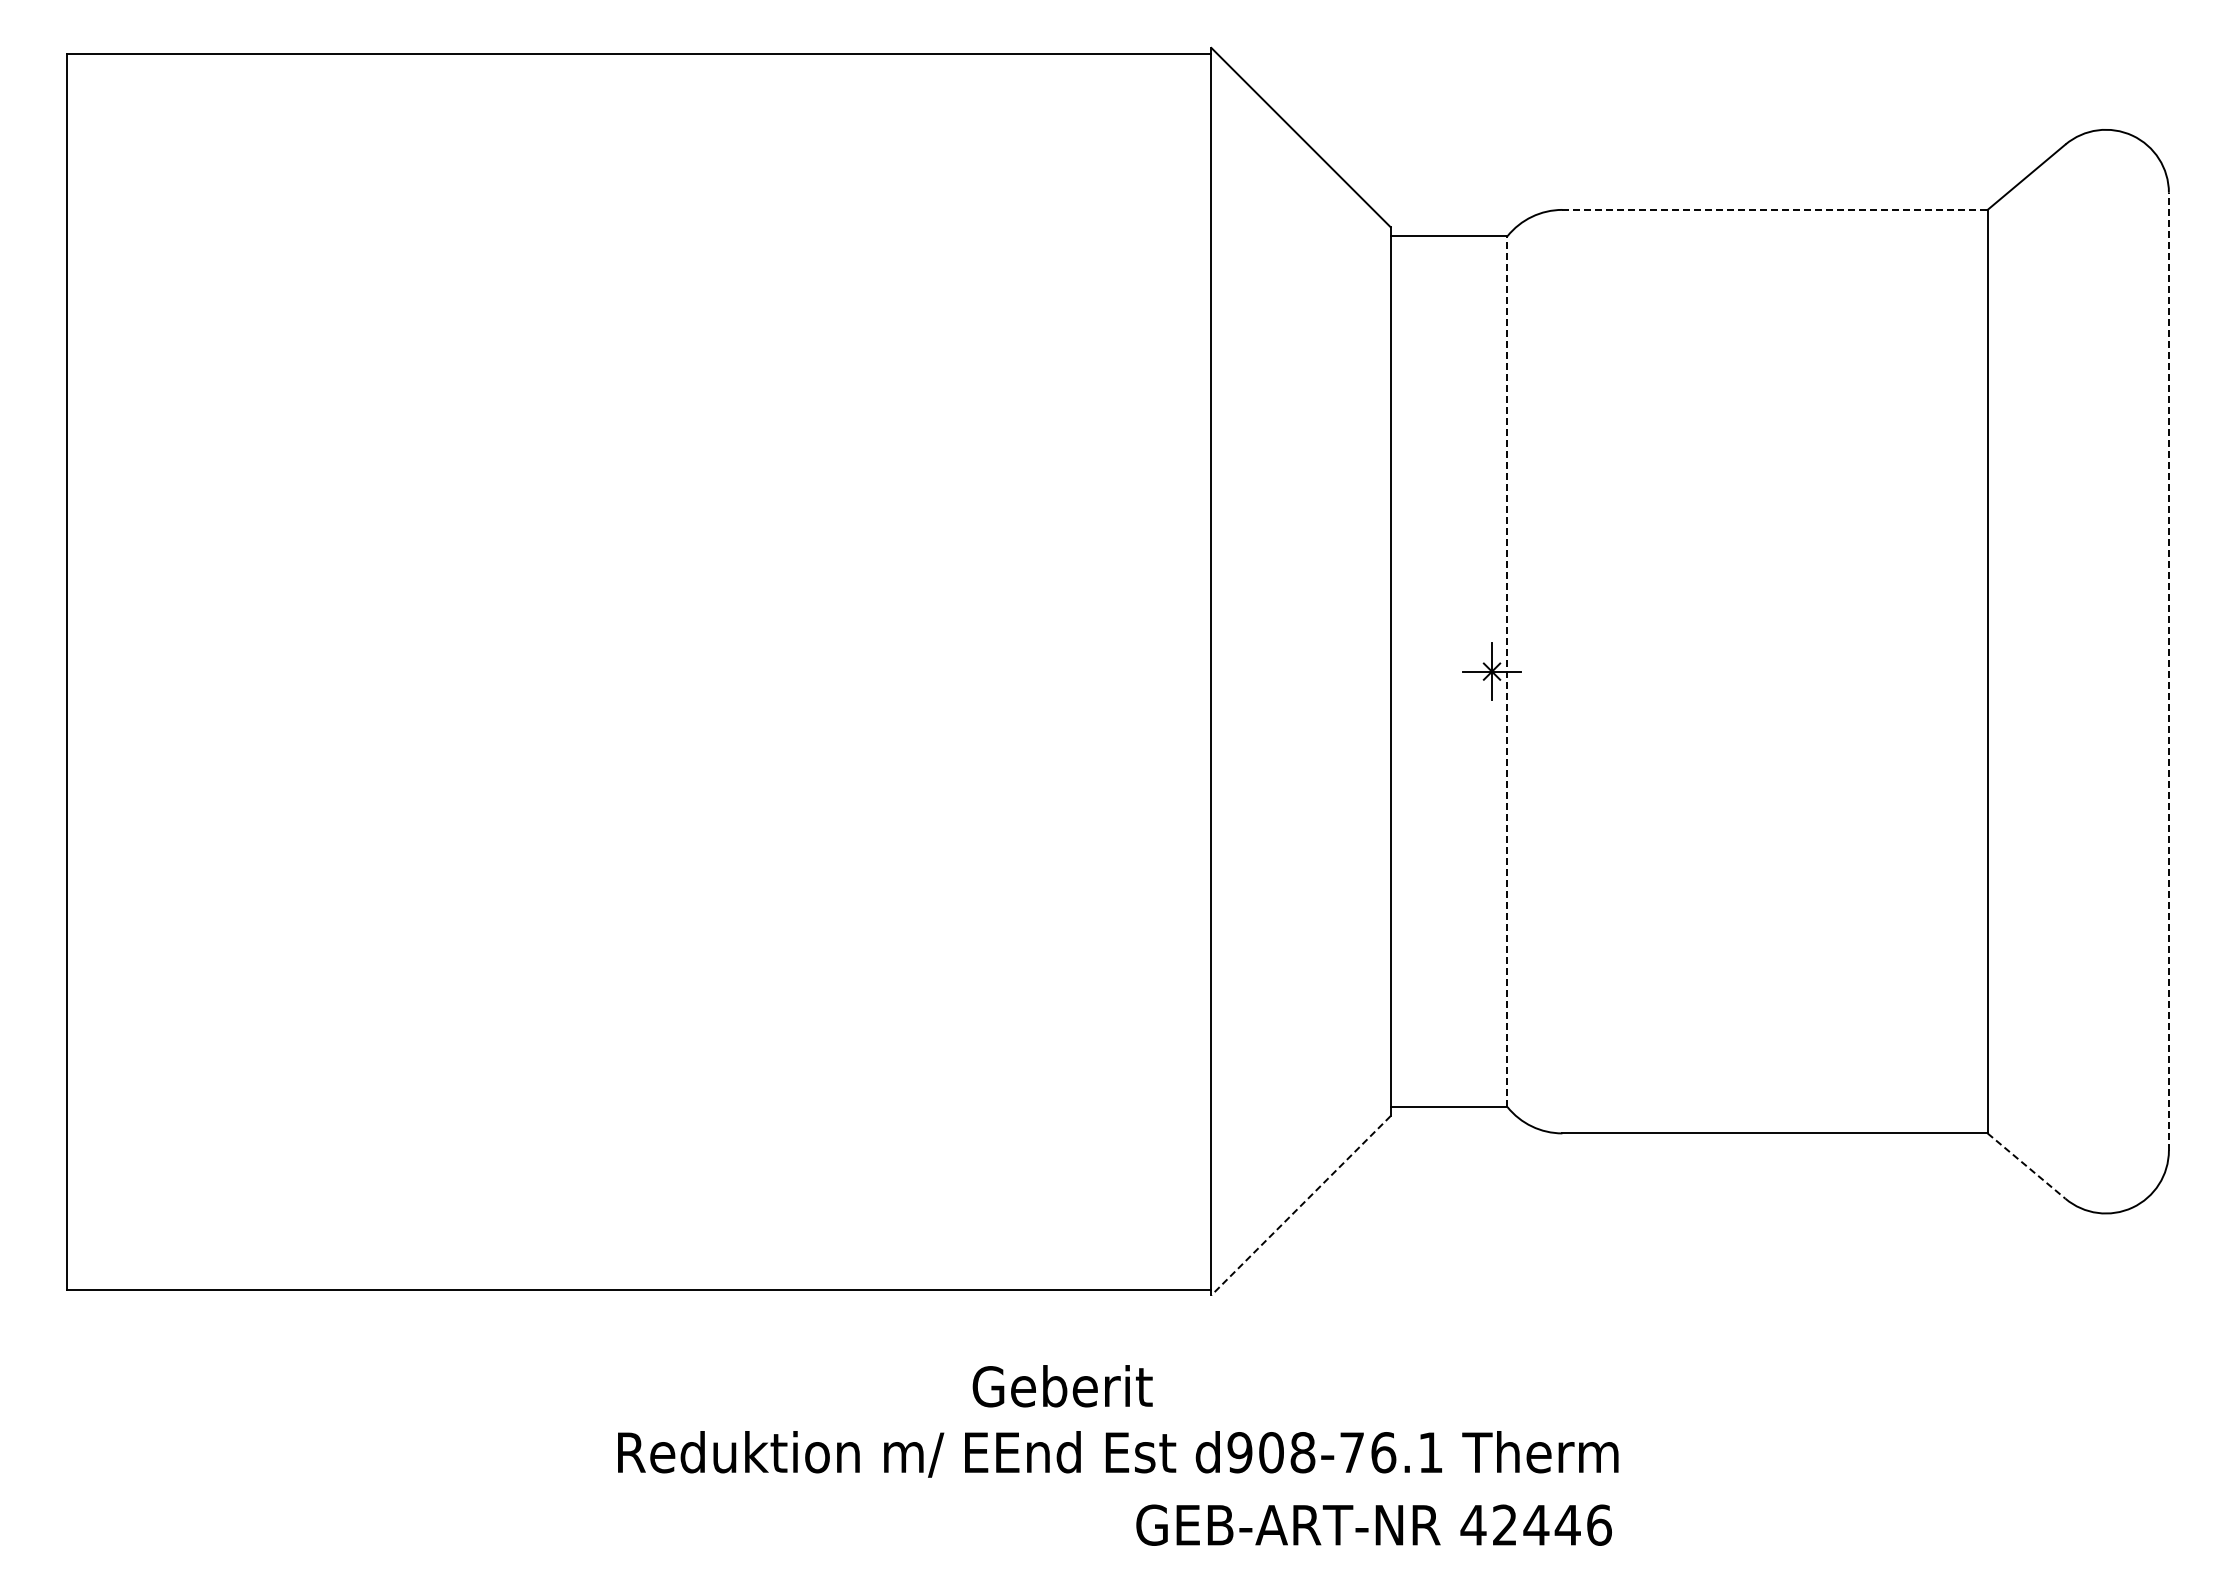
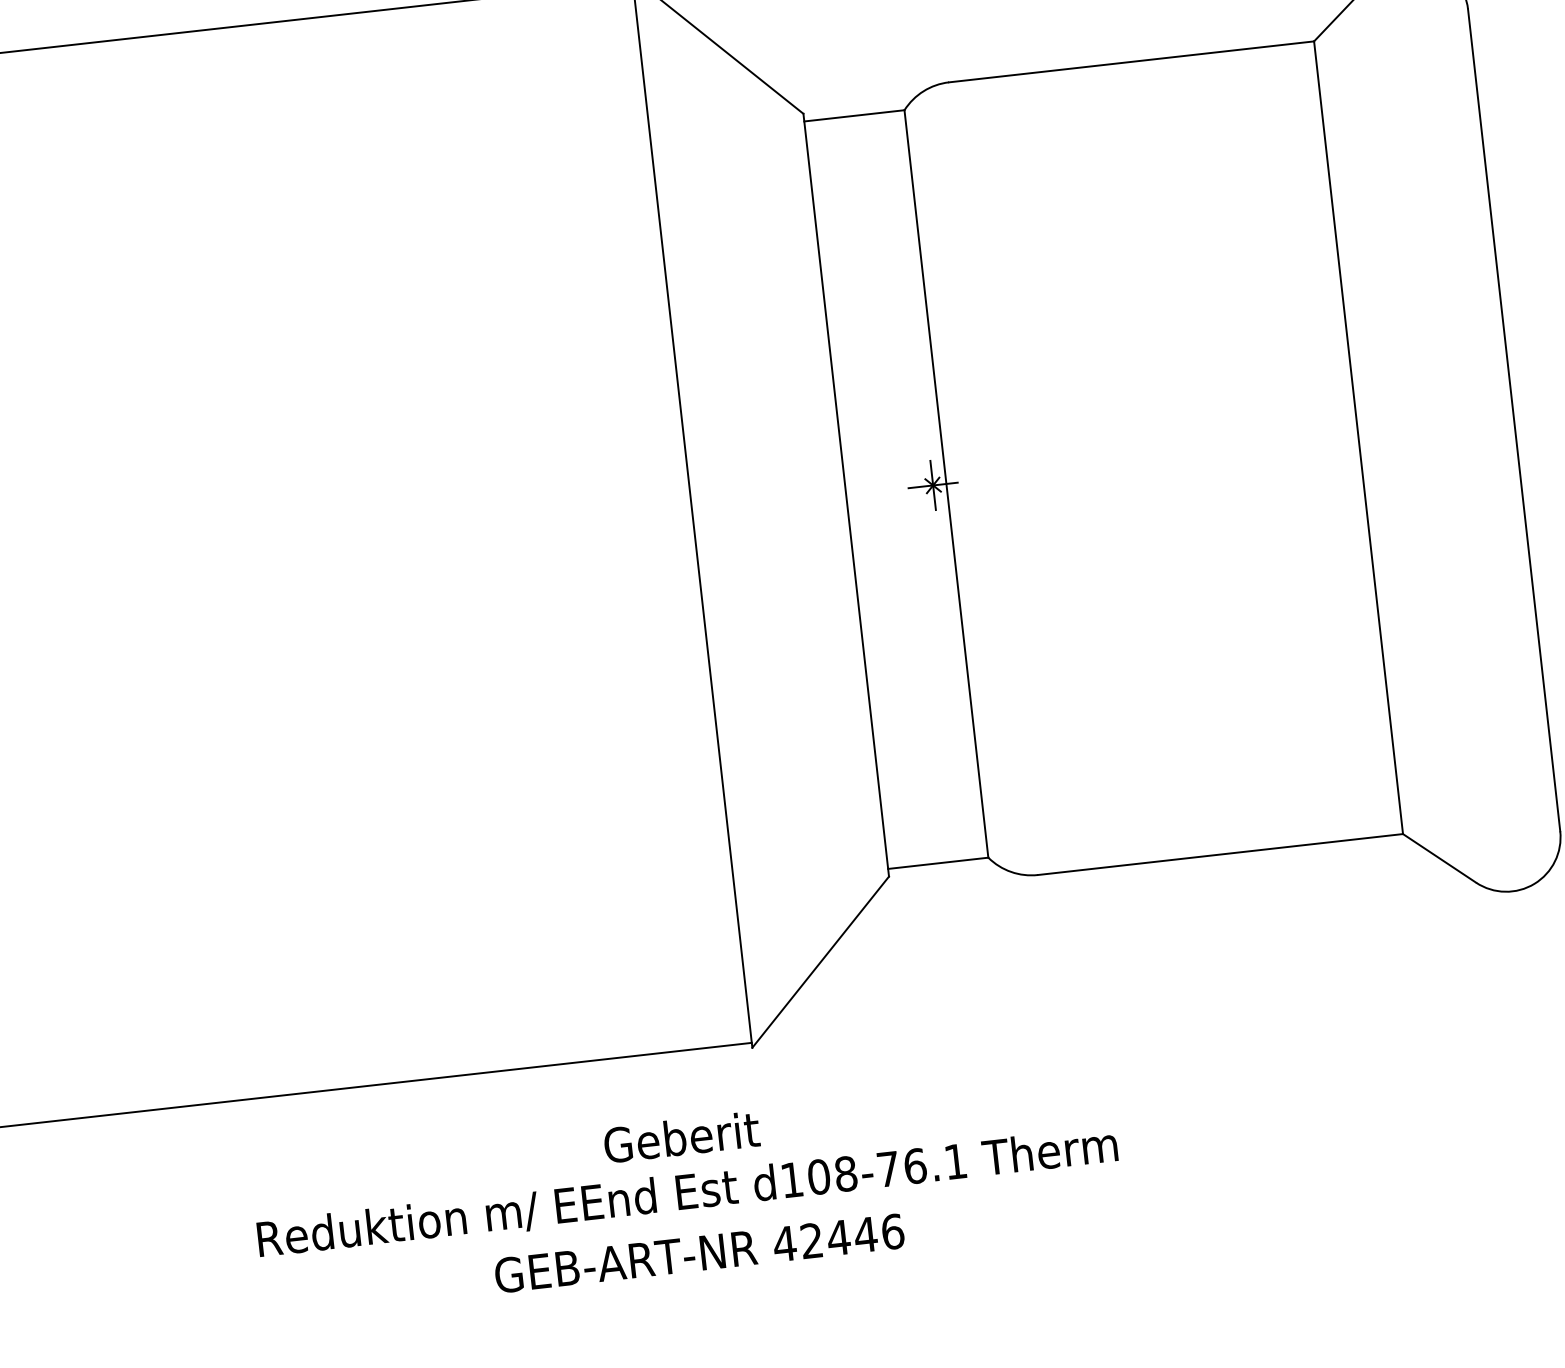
line: (1775, 209) -> (1131, 61), dashed -> solid
line: (1507, 671) -> (946, 483), dashed -> solid
line: (2168, 671) -> (1513, 420), dashed -> solid
line: (2026, 1166) -> (1439, 858), dashed -> solid
line: (1301, 1205) -> (821, 962), dashed -> solid
text: (1062, 1386) -> (681, 1137), moved
text: (1239, 1452) -> (791, 1179), d908-76.1 -> d108-76.1
text: (1373, 1524) -> (698, 1252), moved

